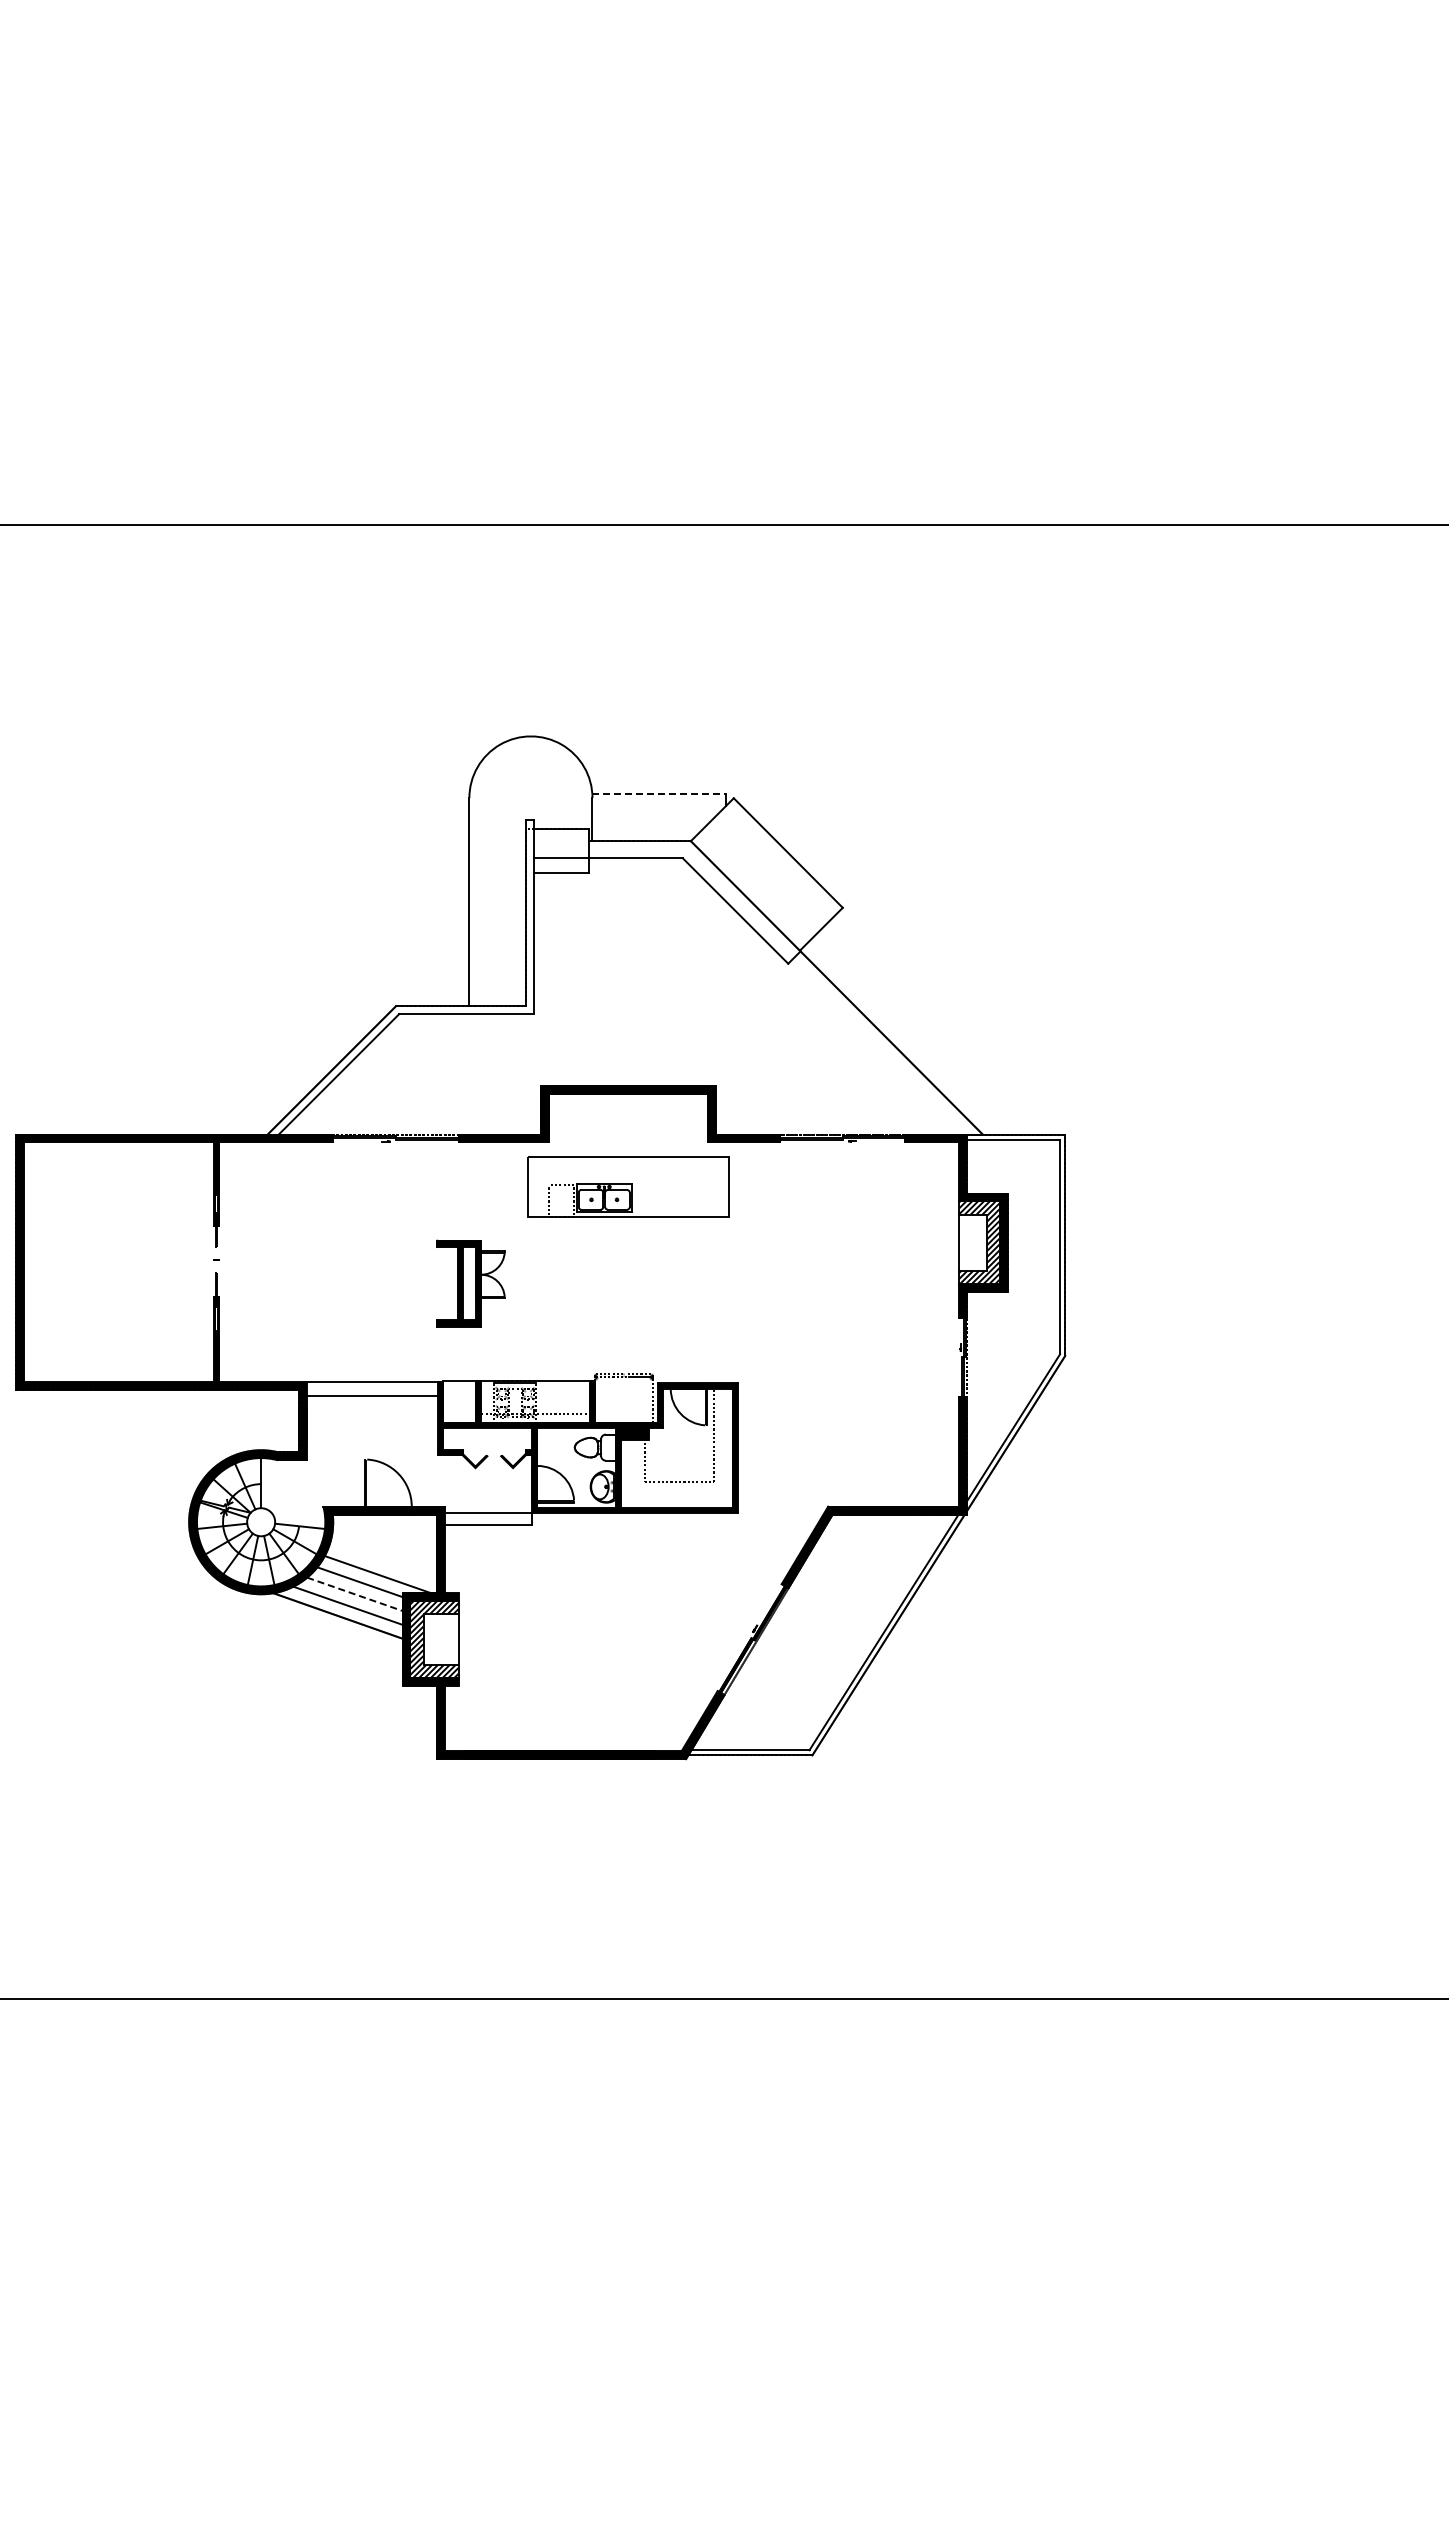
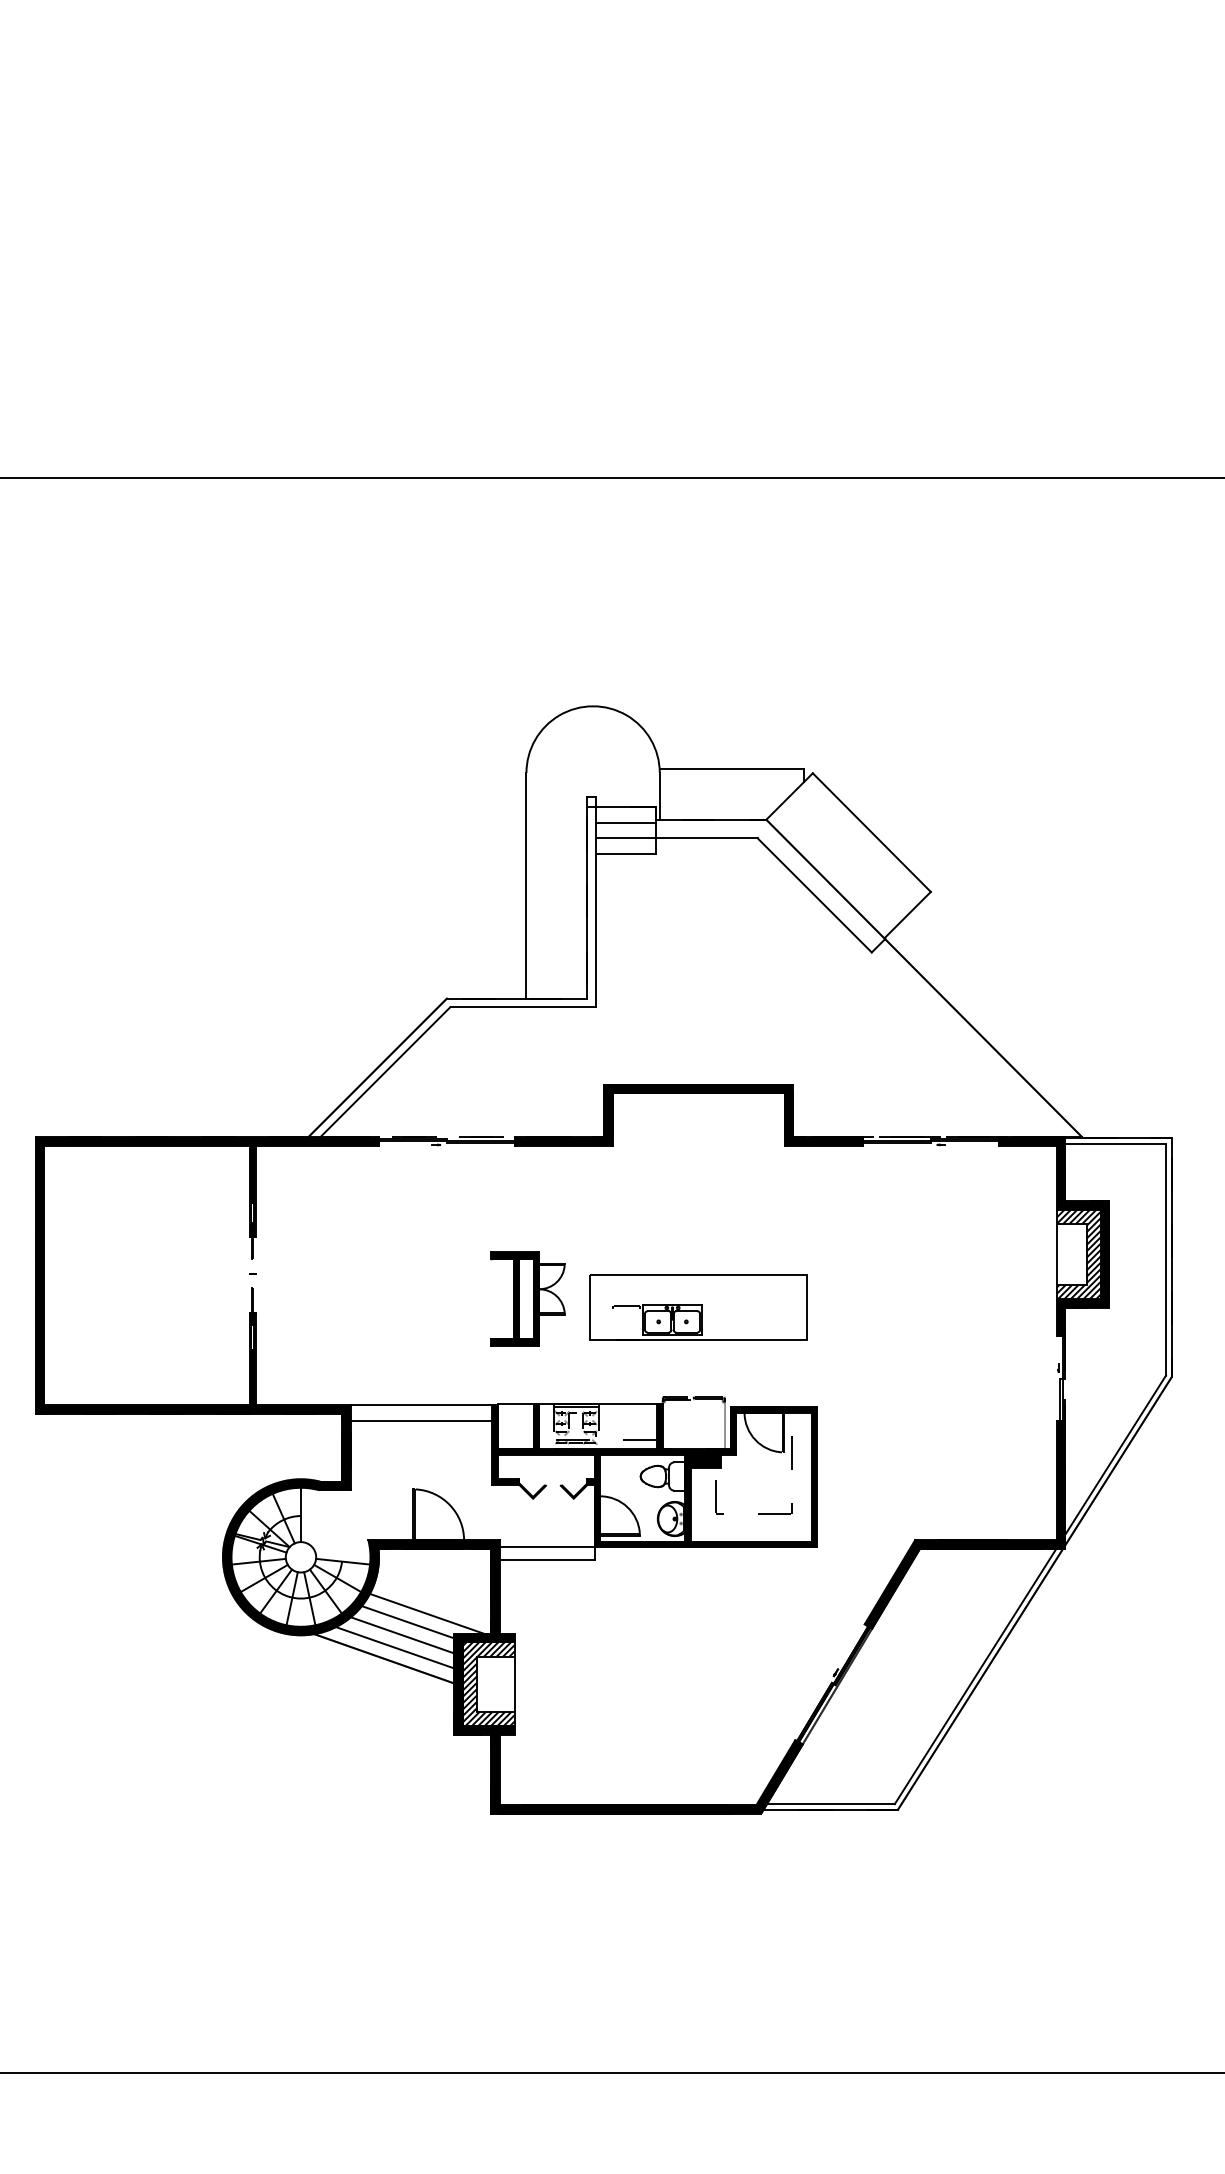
line: (659, 794) -> (732, 769), dashed -> solid
line: (560, 843) -> (625, 822), added
part: (628, 1186) -> (698, 1307), moved
line: (354, 1594) -> (402, 1635), dashed -> solid

